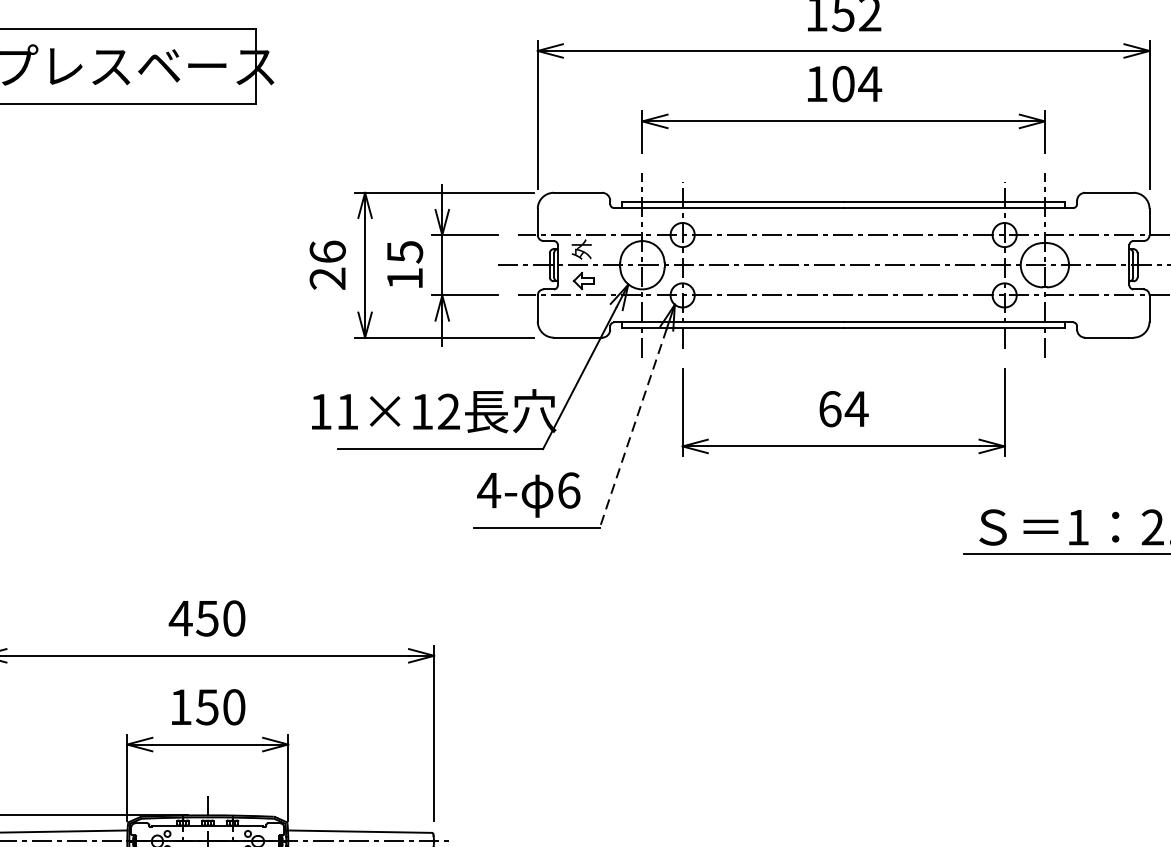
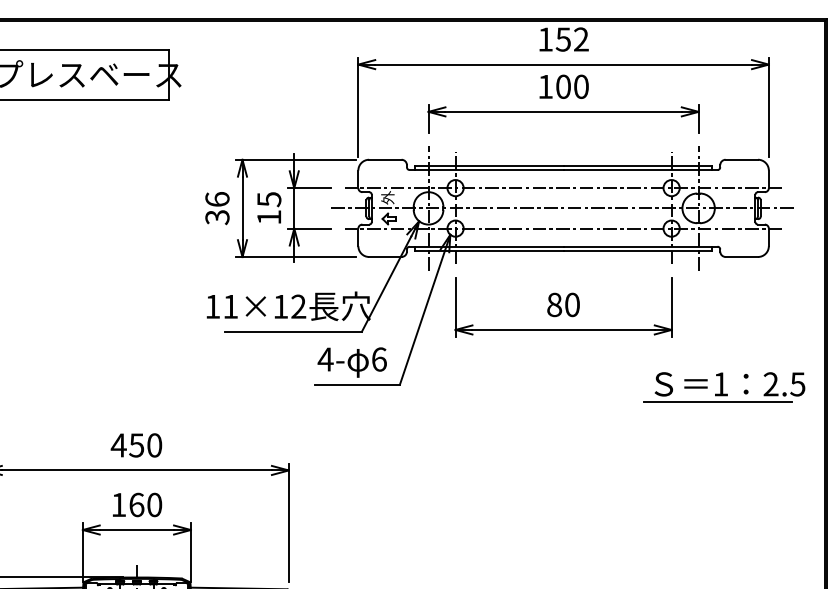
text: (870, 83) -> (581, 86), 104 -> 100
text: (327, 278) -> (217, 217), 26 -> 36
text: (843, 408) -> (563, 304), 64 -> 80
line: (633, 427) -> (422, 317), dashed -> solid
text: (207, 706) -> (136, 504), 150 -> 160

